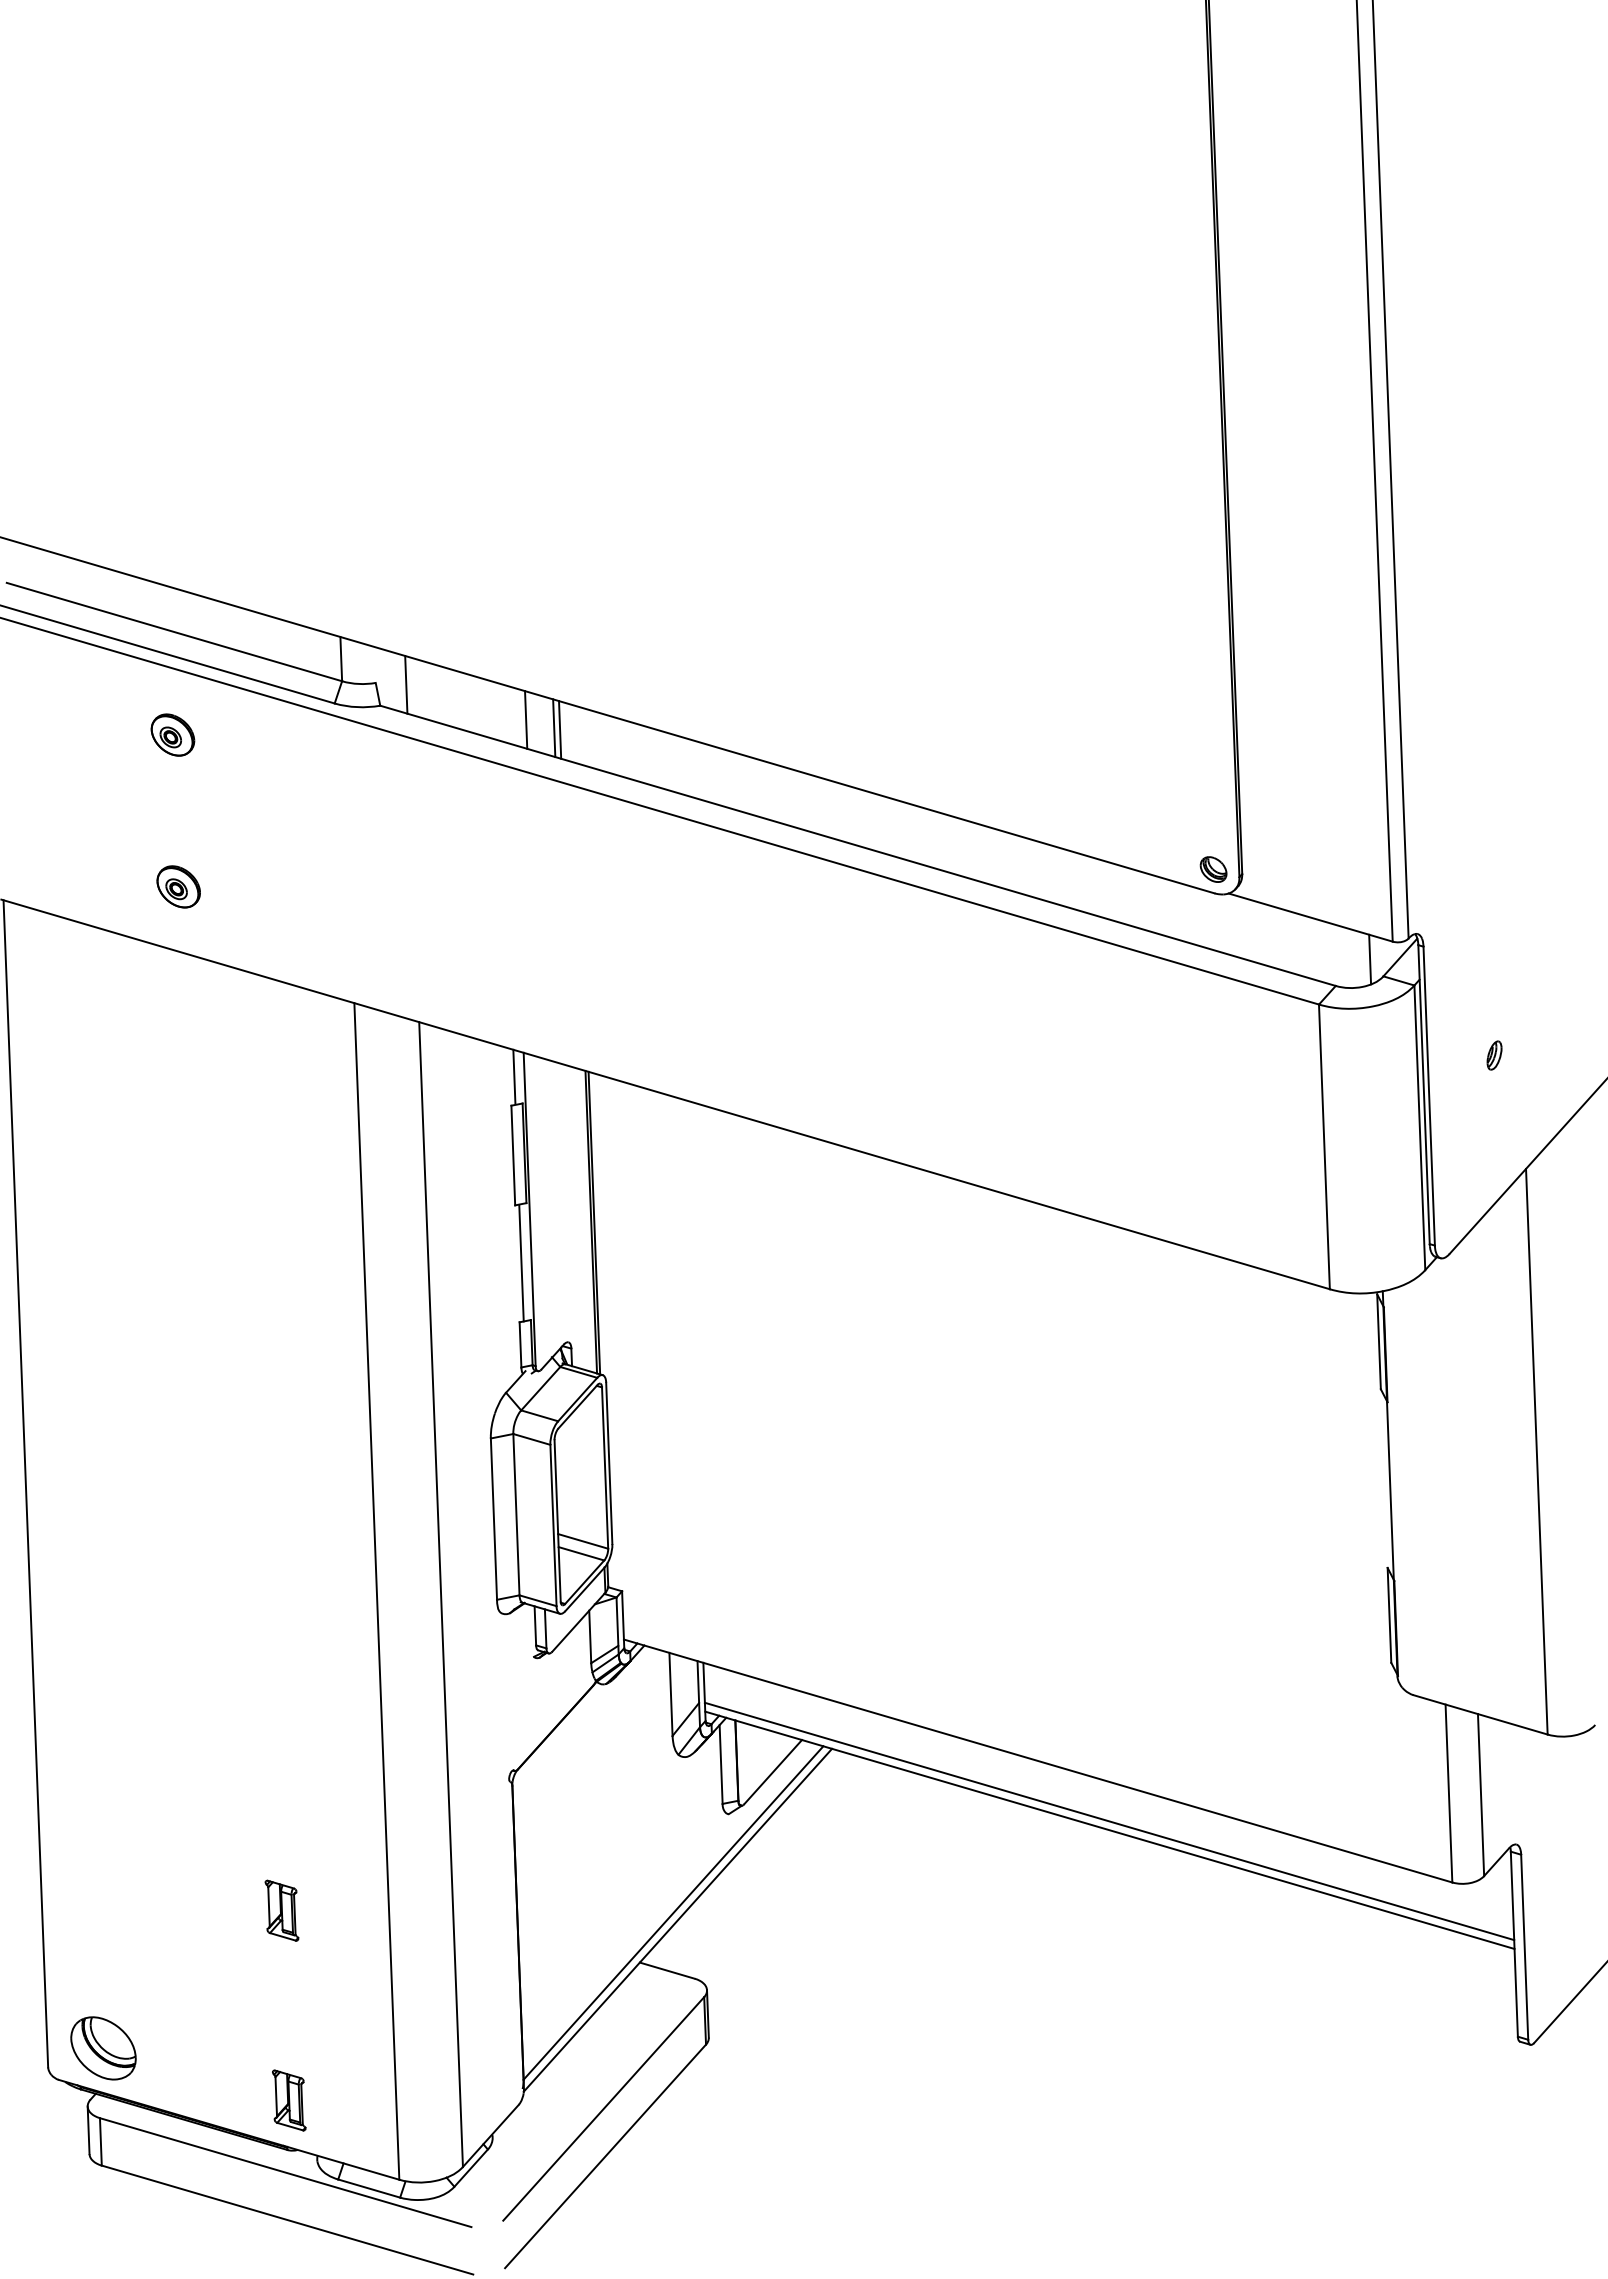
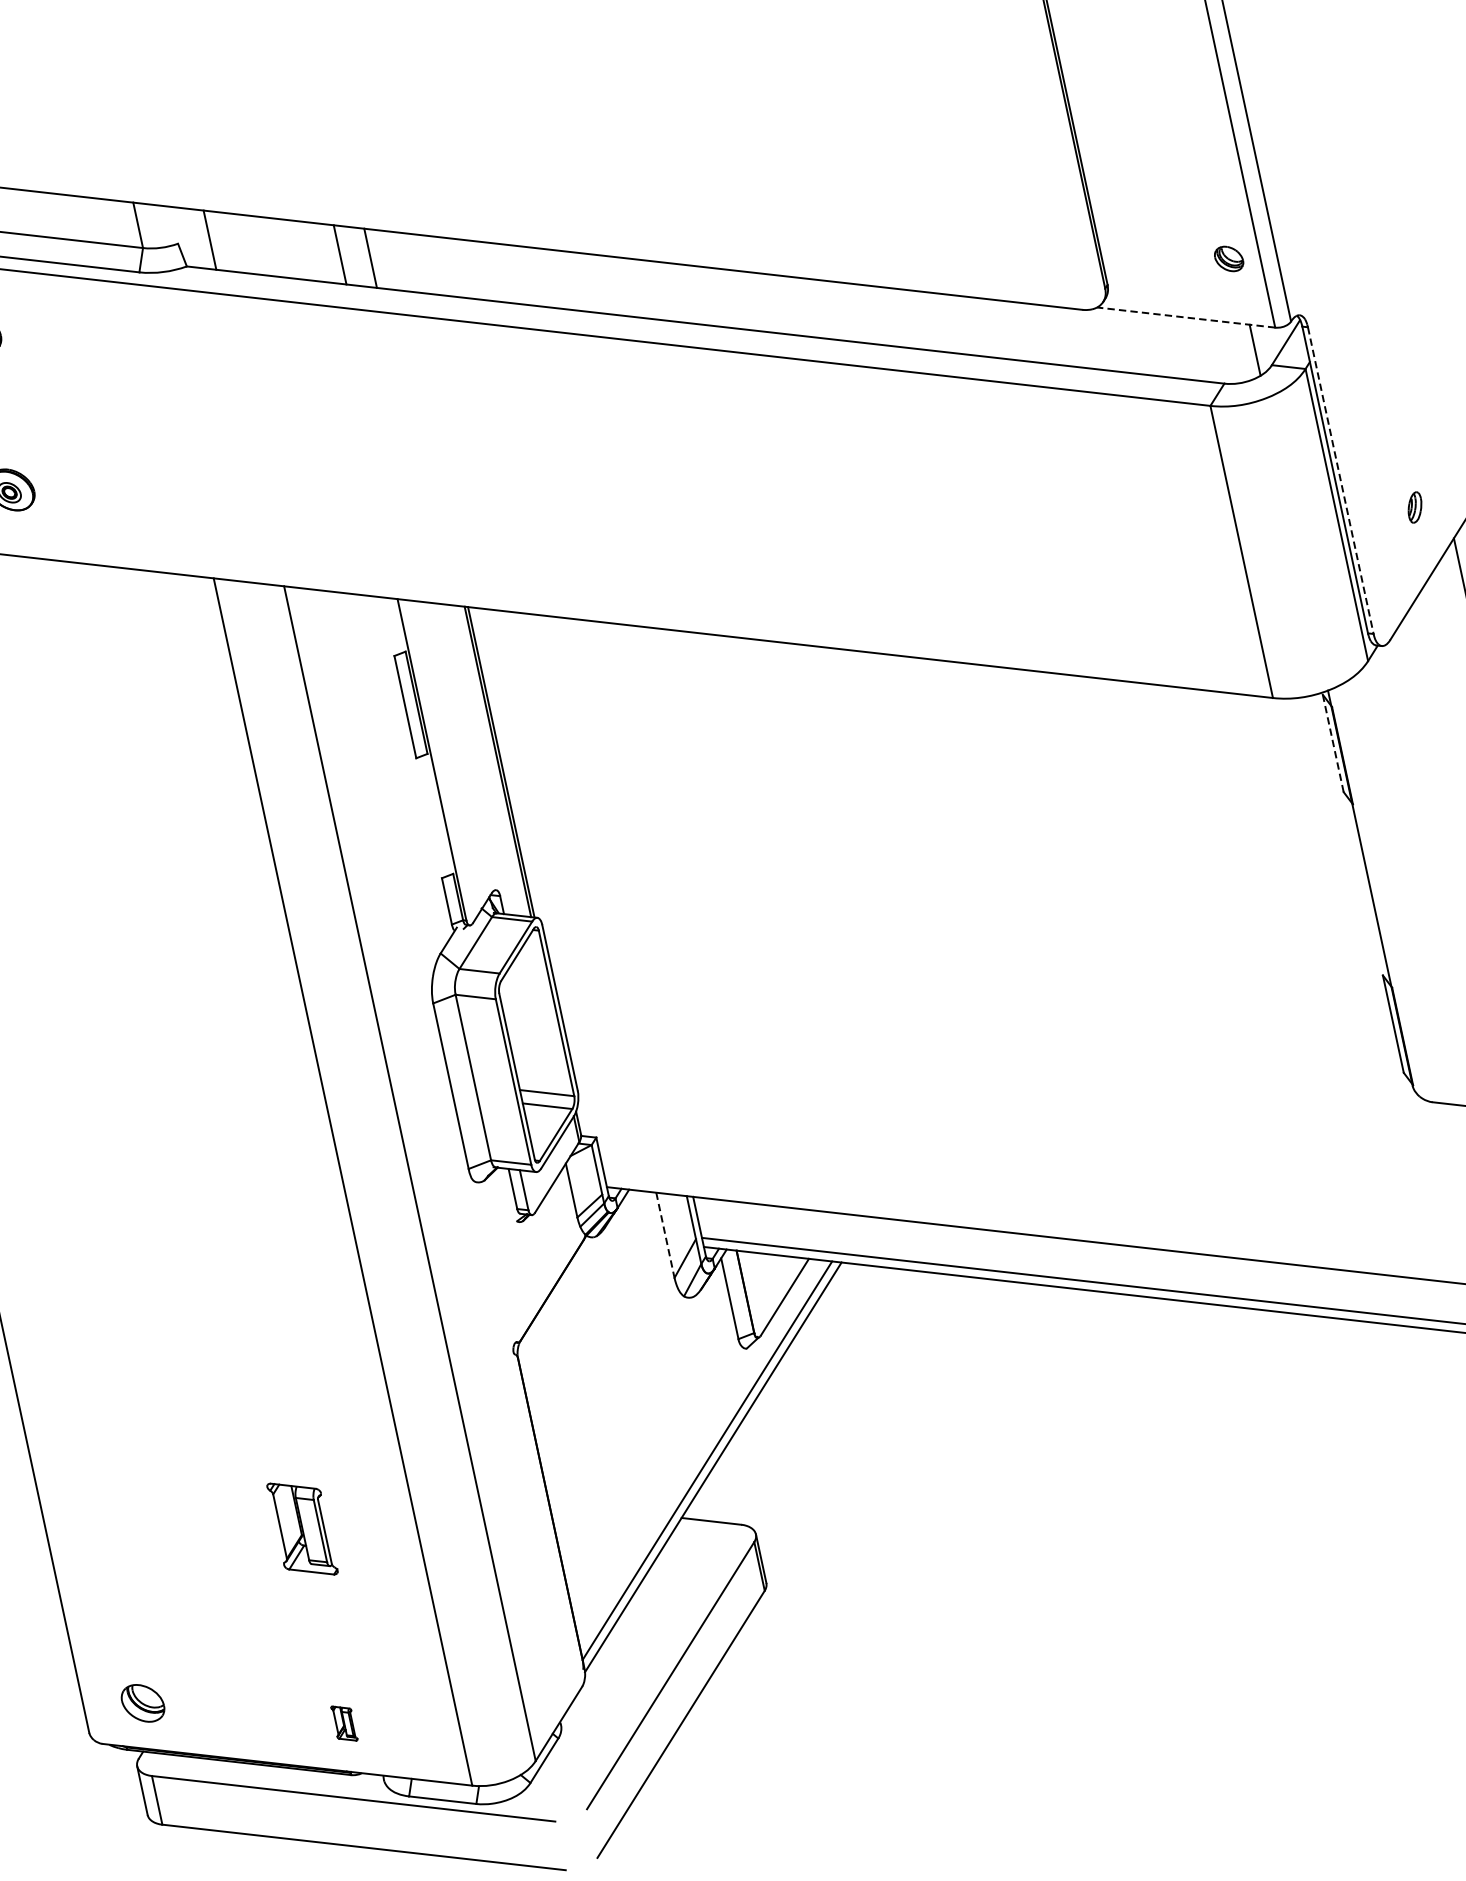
line: (560, 729) -> (377, 258), removed
part: (1213, 869) -> (1228, 258), moved
line: (1310, 917) -> (1185, 317), solid -> dashed
part: (1494, 1055) -> (1414, 507), moved
line: (514, 1076) -> (392, 625), removed
line: (1429, 1096) -> (1341, 480), solid -> dashed
line: (521, 1263) -> (433, 817), removed
line: (1379, 1342) -> (1333, 744), solid -> dashed
line: (670, 1694) -> (664, 1235), solid -> dashed
part: (281, 1910) -> (302, 1528), size x1.6
part: (103, 2048) -> (143, 1703), size x0.6
part: (289, 2100) -> (344, 1723), size x0.6

